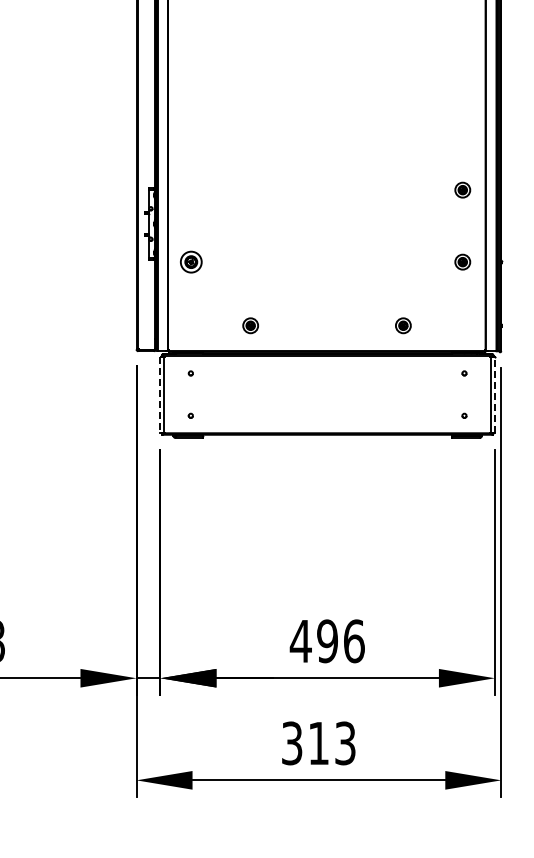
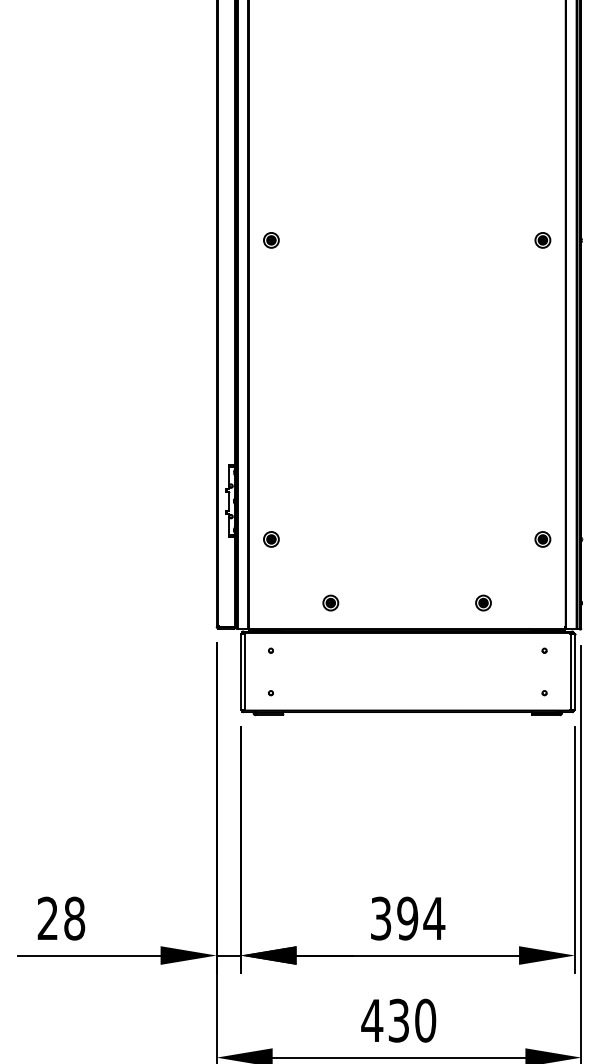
part: (462, 190) -> (542, 467), removed
part: (191, 262) -> (271, 539), size x0.71
line: (160, 394) -> (240, 671), dashed -> solid
line: (495, 394) -> (575, 671), dashed -> solid
text: (327, 641) -> (407, 918), 496 -> 394
text: (318, 743) -> (398, 1020), 313 -> 430

